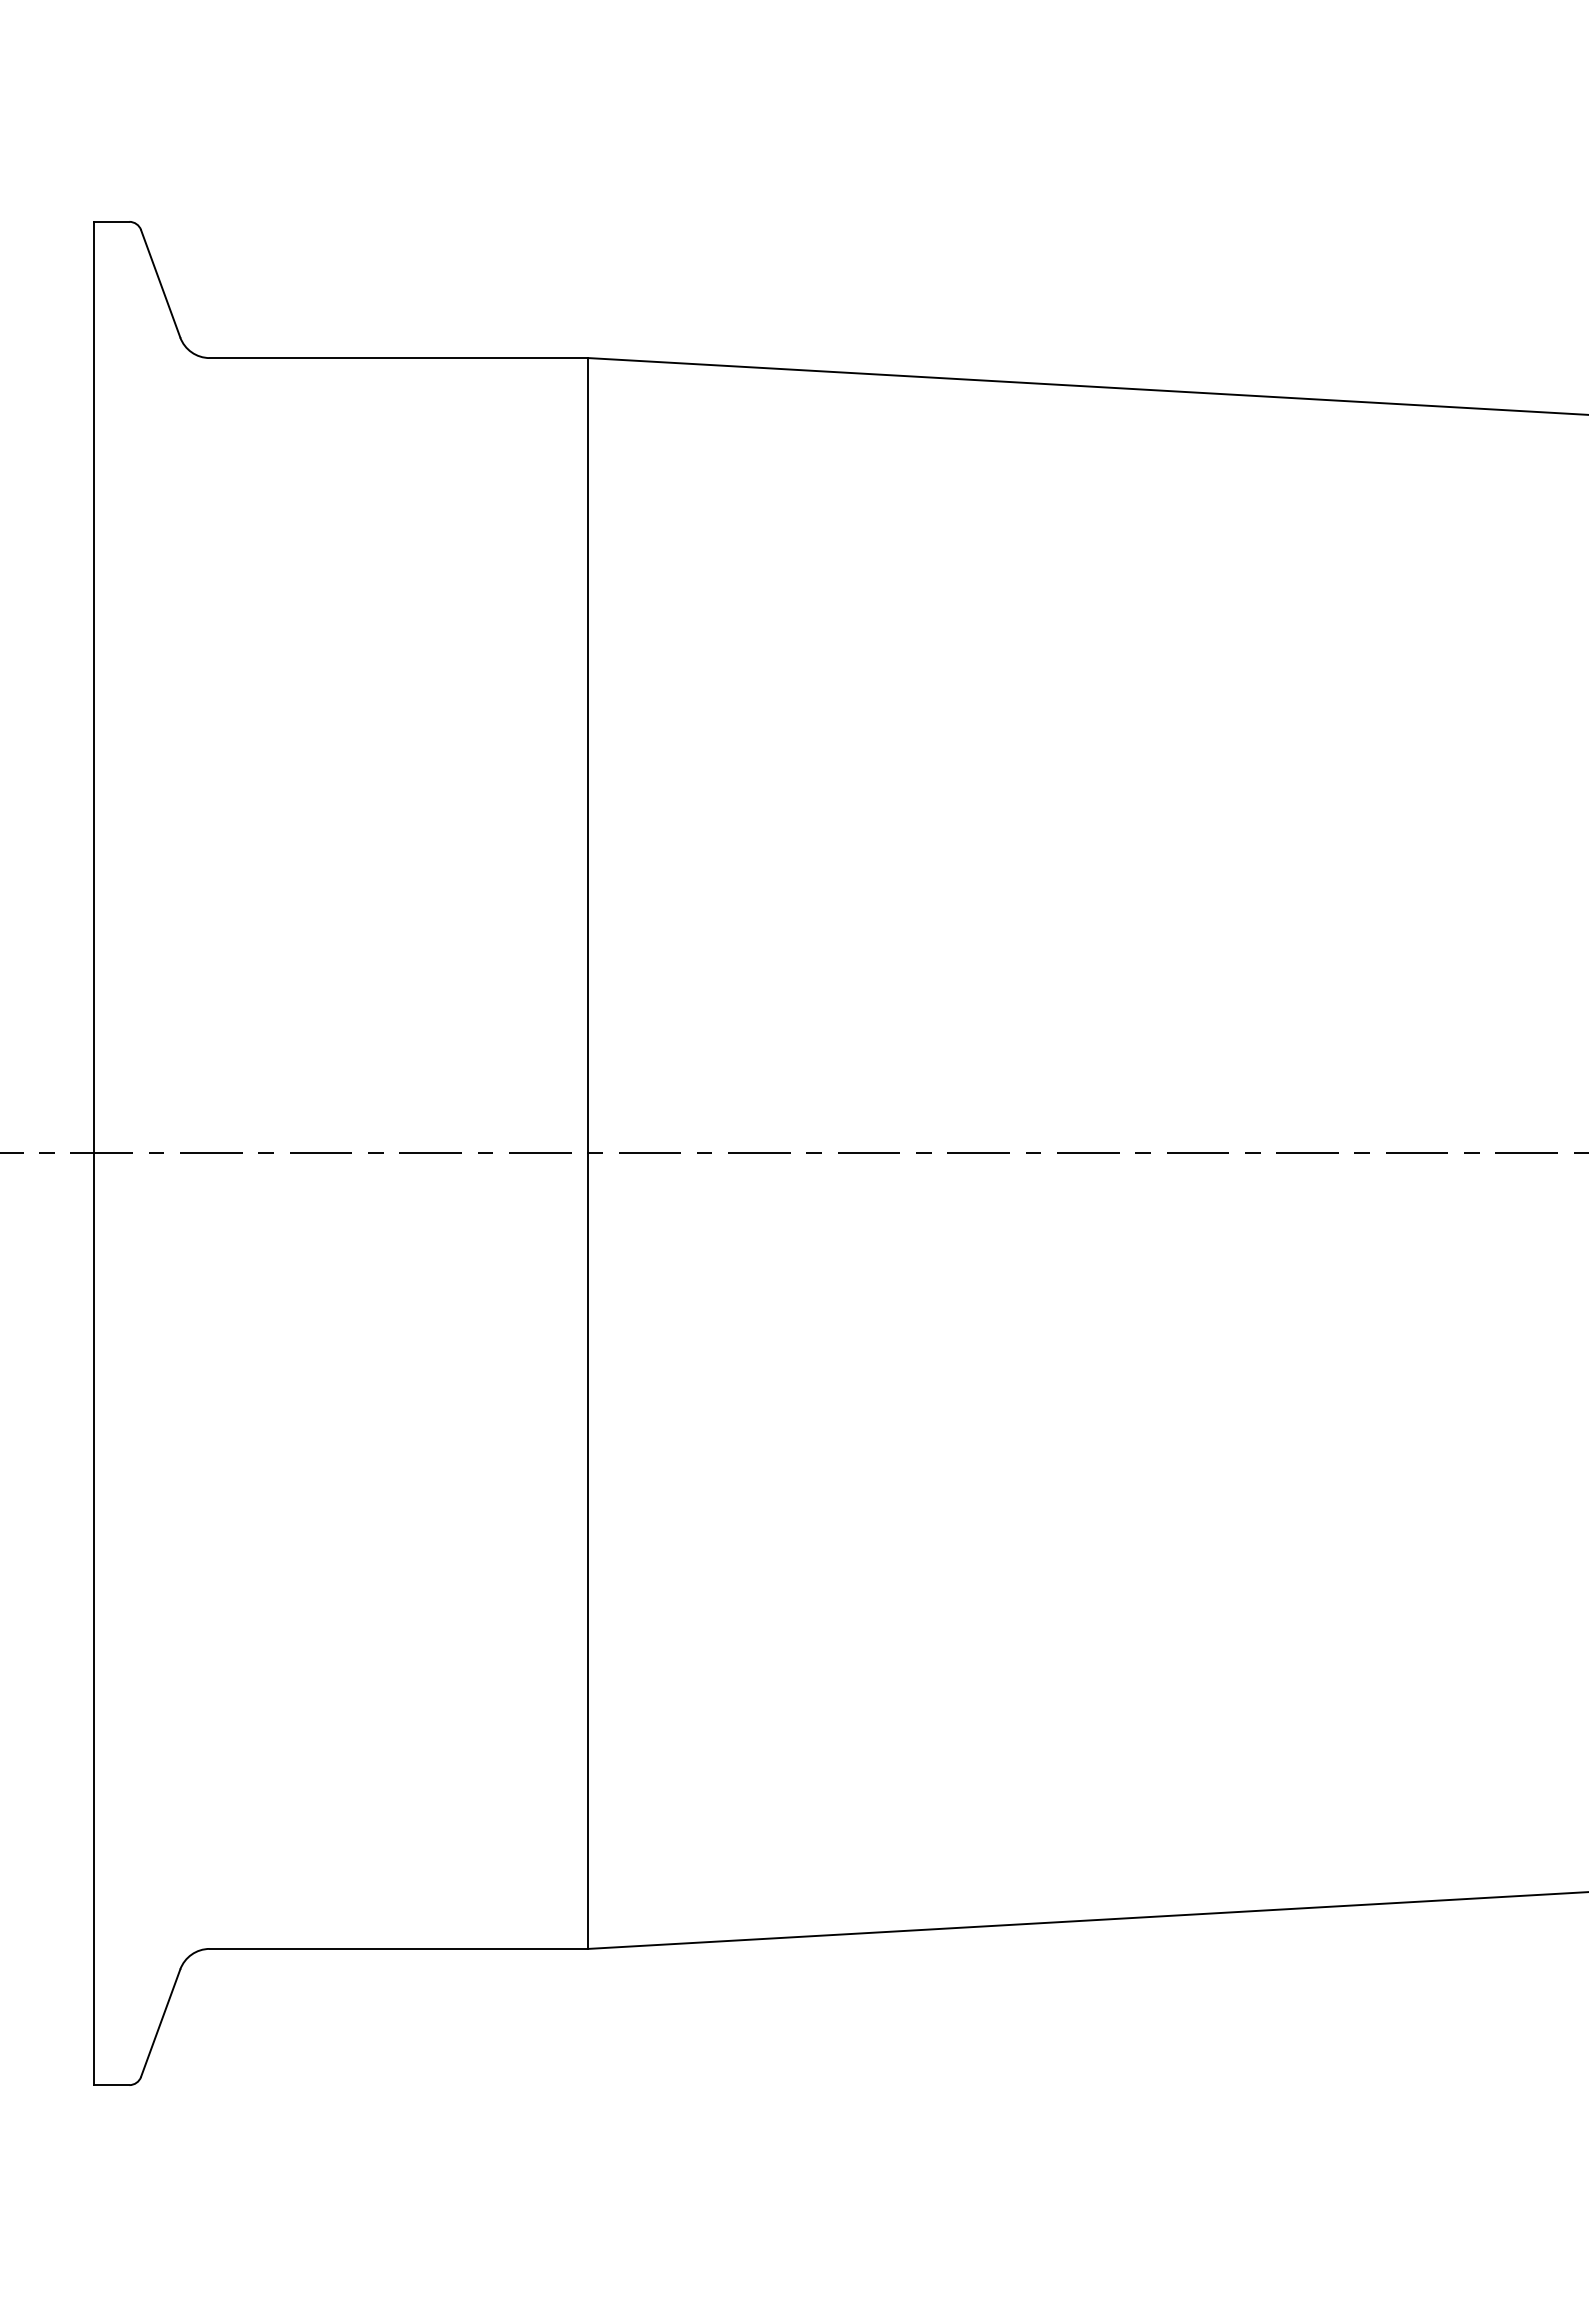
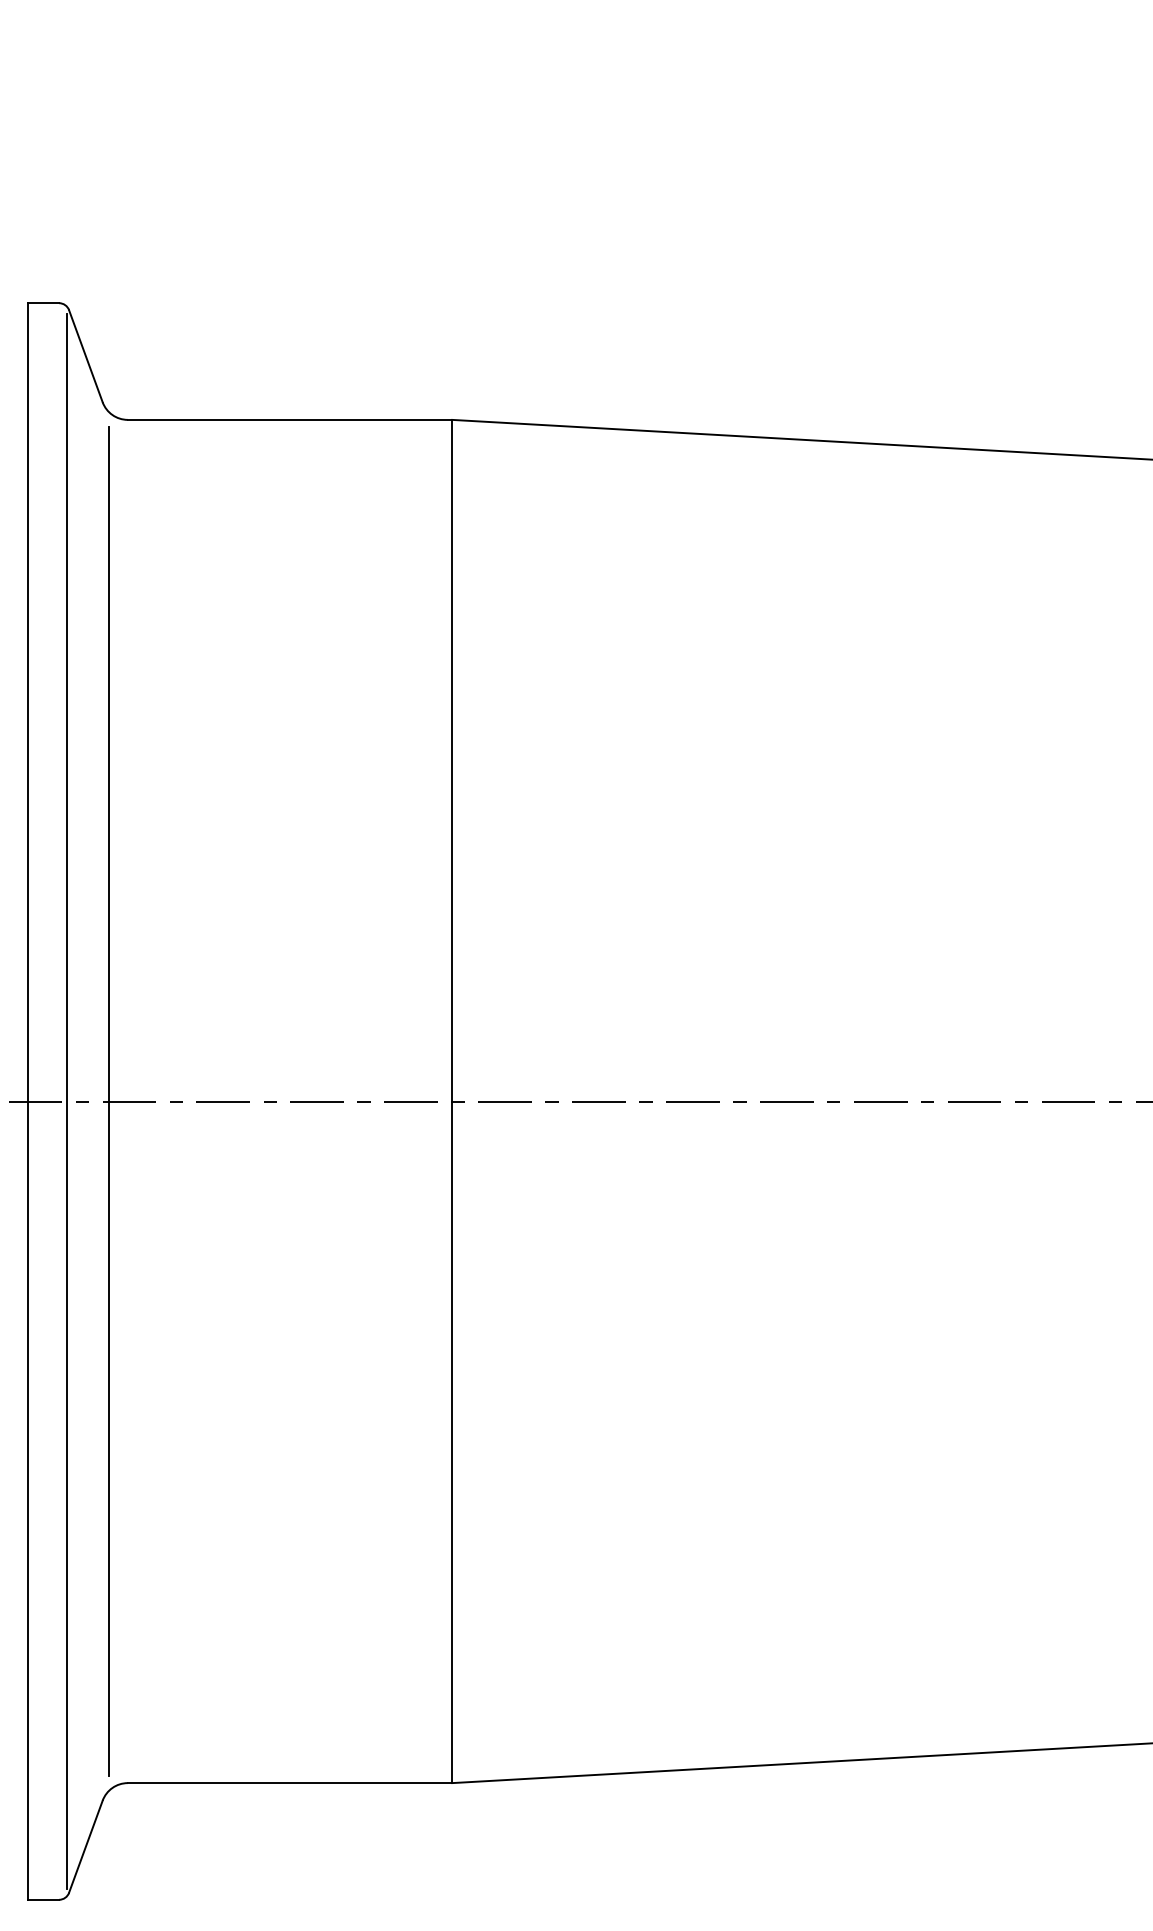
line: (138, 1153) -> (66, 1101), added
line: (187, 1153) -> (108, 1101), added

